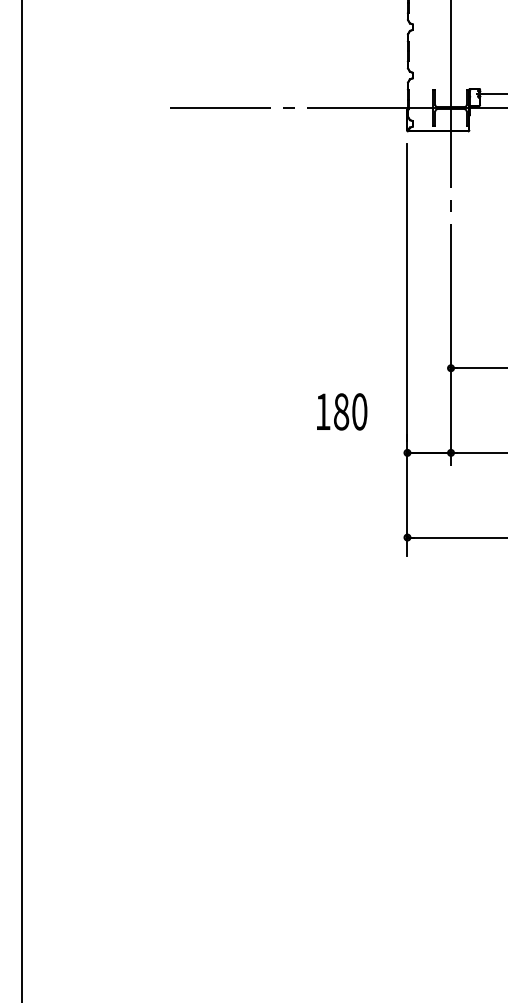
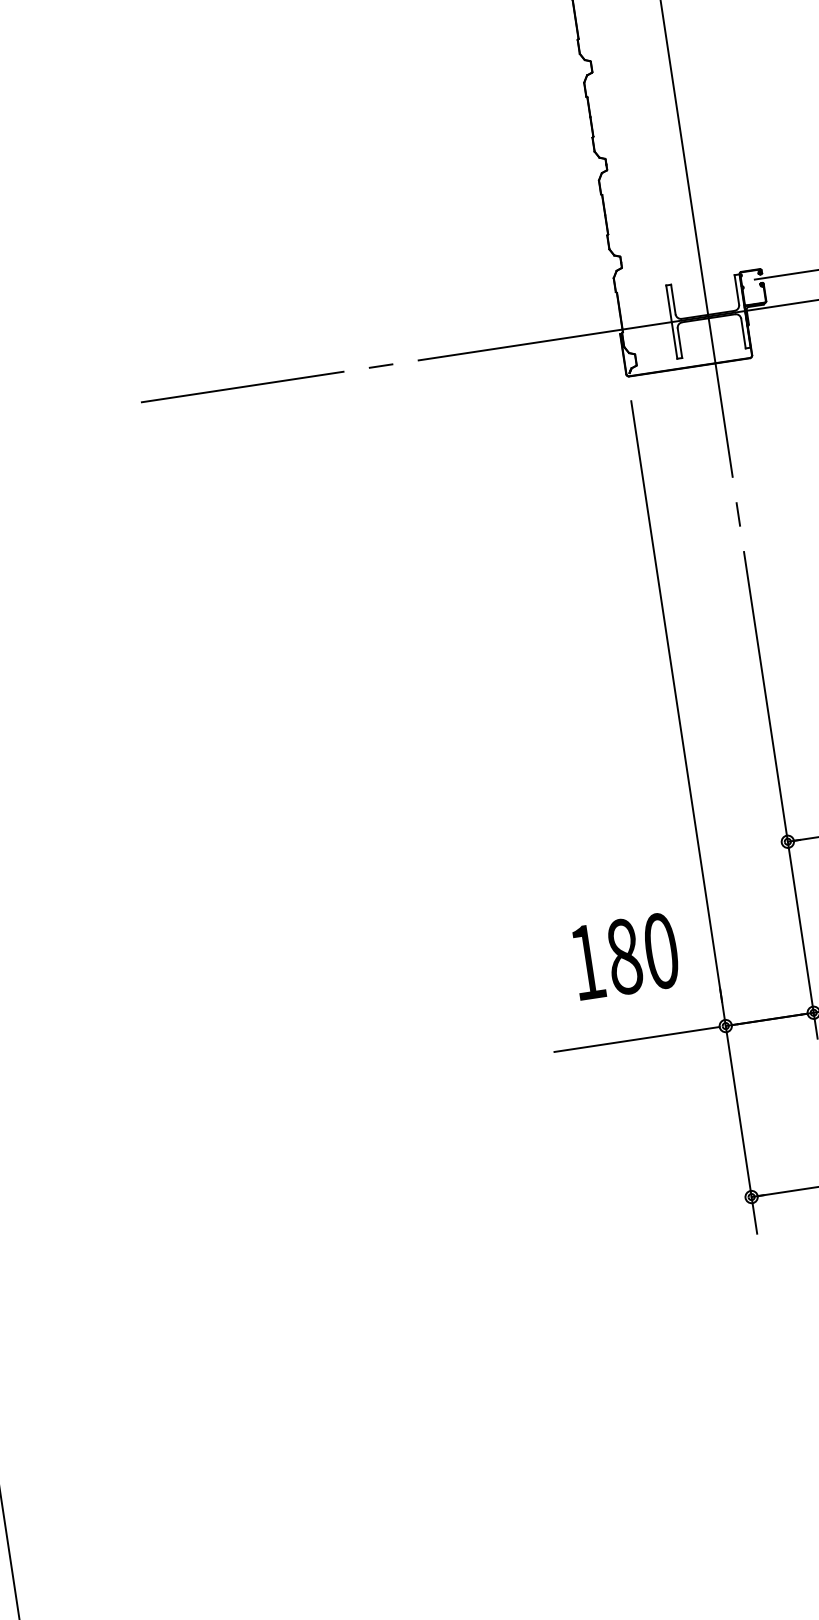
text: (342, 411) -> (626, 955), moved
line: (363, 452) -> (636, 1038), added

